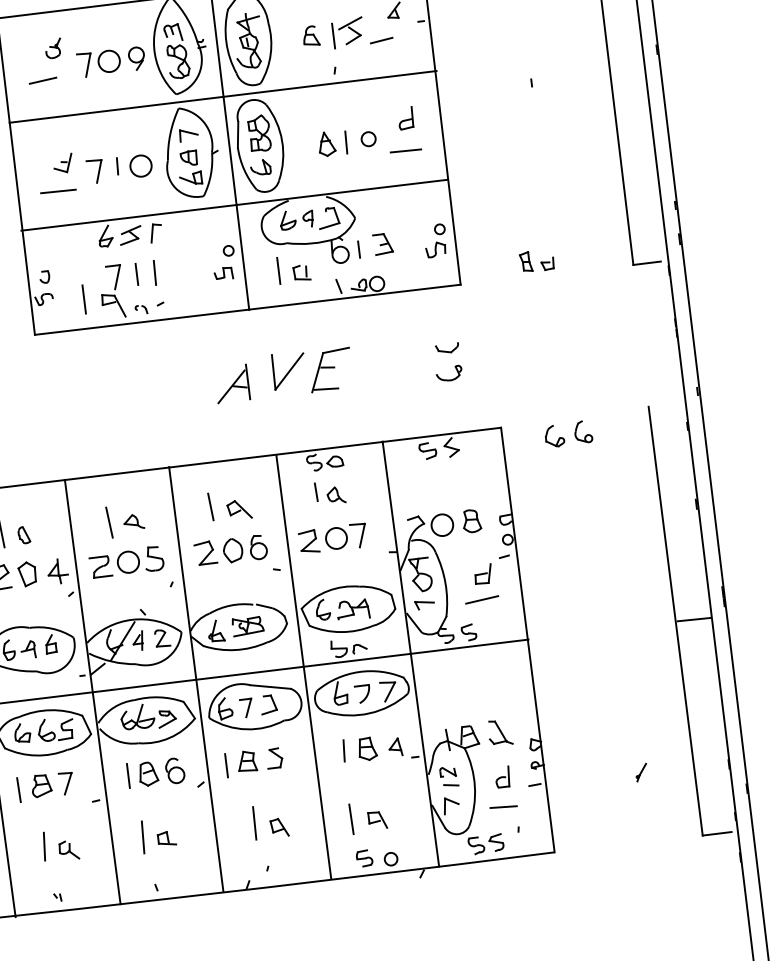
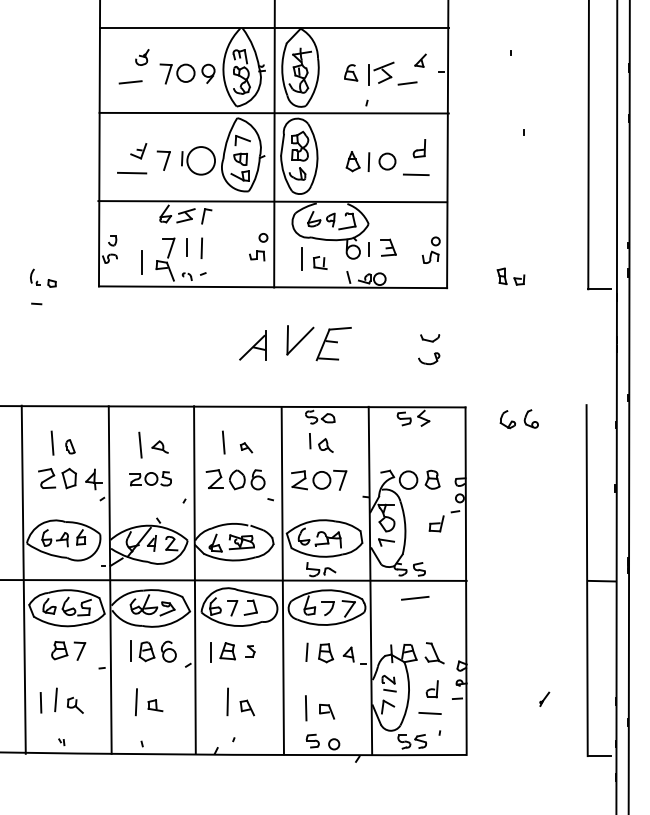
circle: (367, 139) -> (386, 161), size x1.4
circle: (140, 165) -> (200, 160), size x1.6
part: (239, 509) -> (246, 447), size x0.6
part: (126, 561) -> (150, 478), size x0.7
line: (482, 600) -> (415, 598), moved
part: (274, 758) -> (250, 651), size x0.7
line: (18, 789) -> (40, 702), moved

